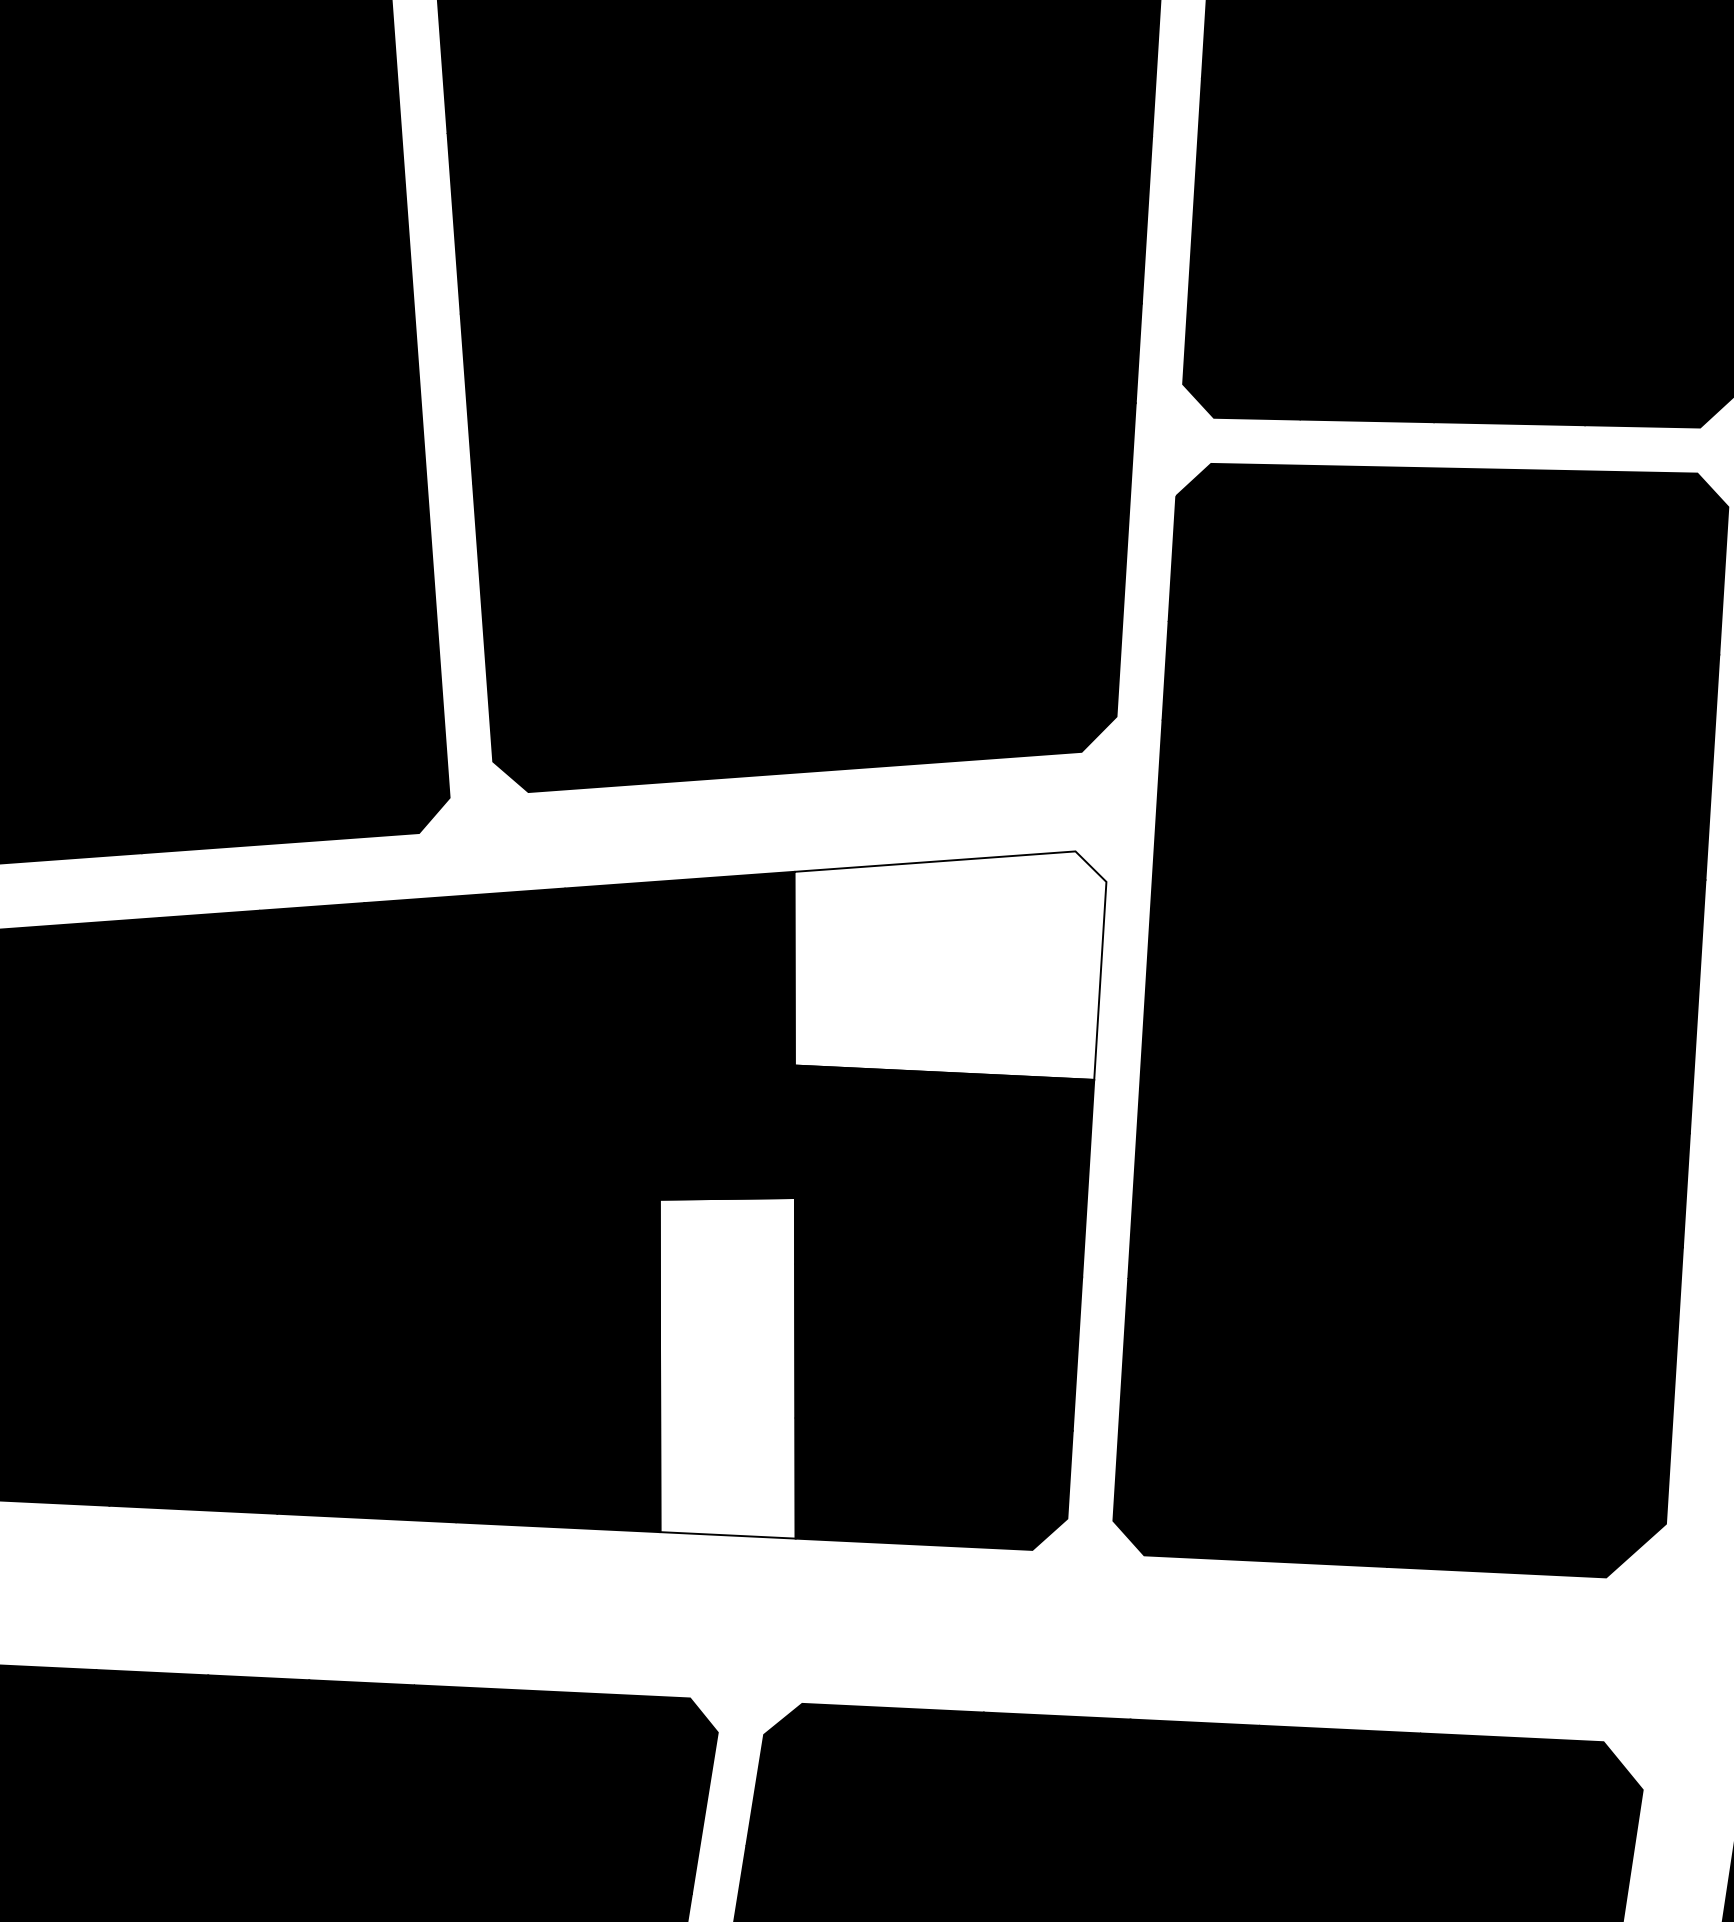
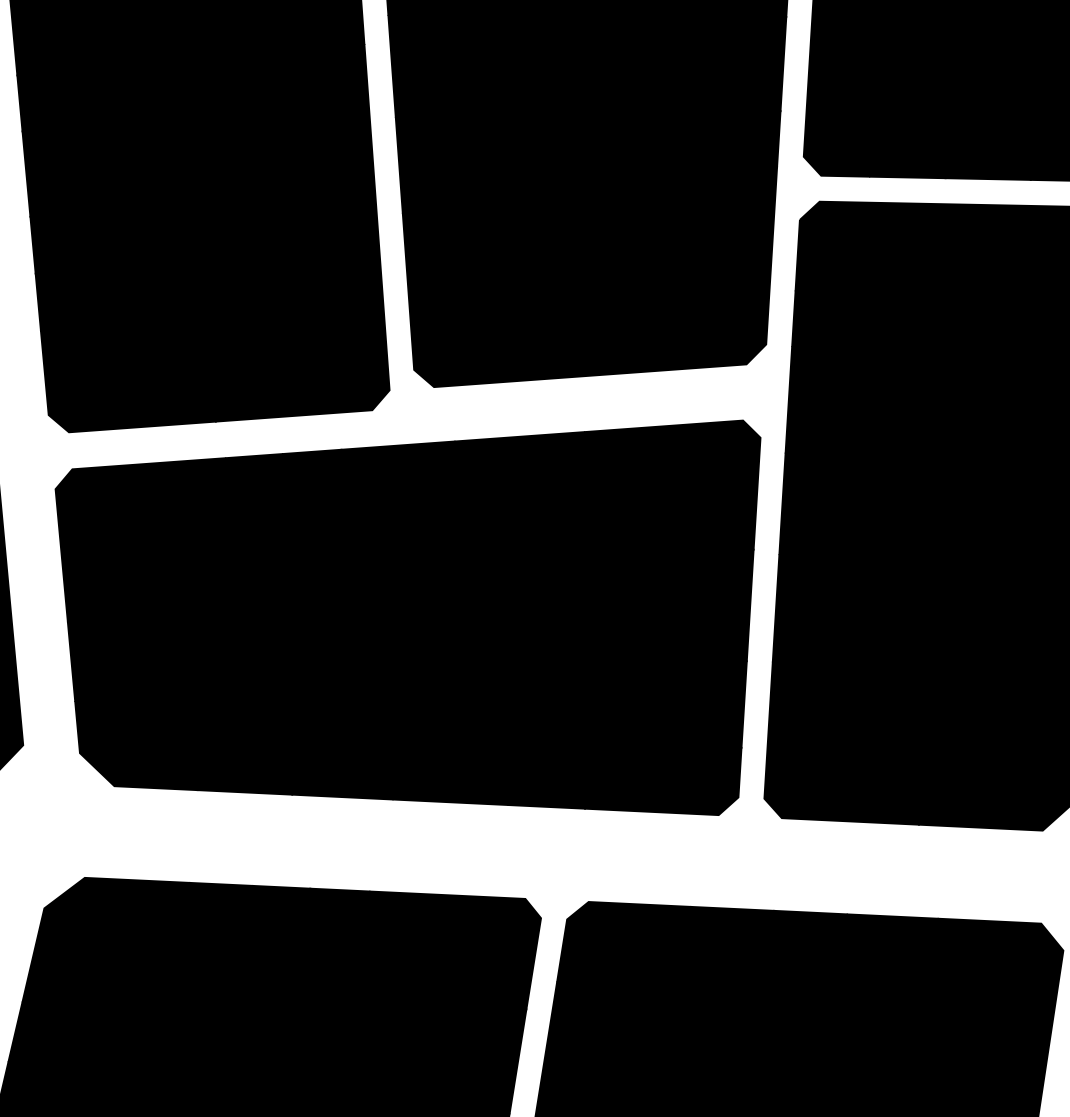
fill: (950, 964) -> (672, 484), added
fill: (727, 1368) -> (546, 712), added

